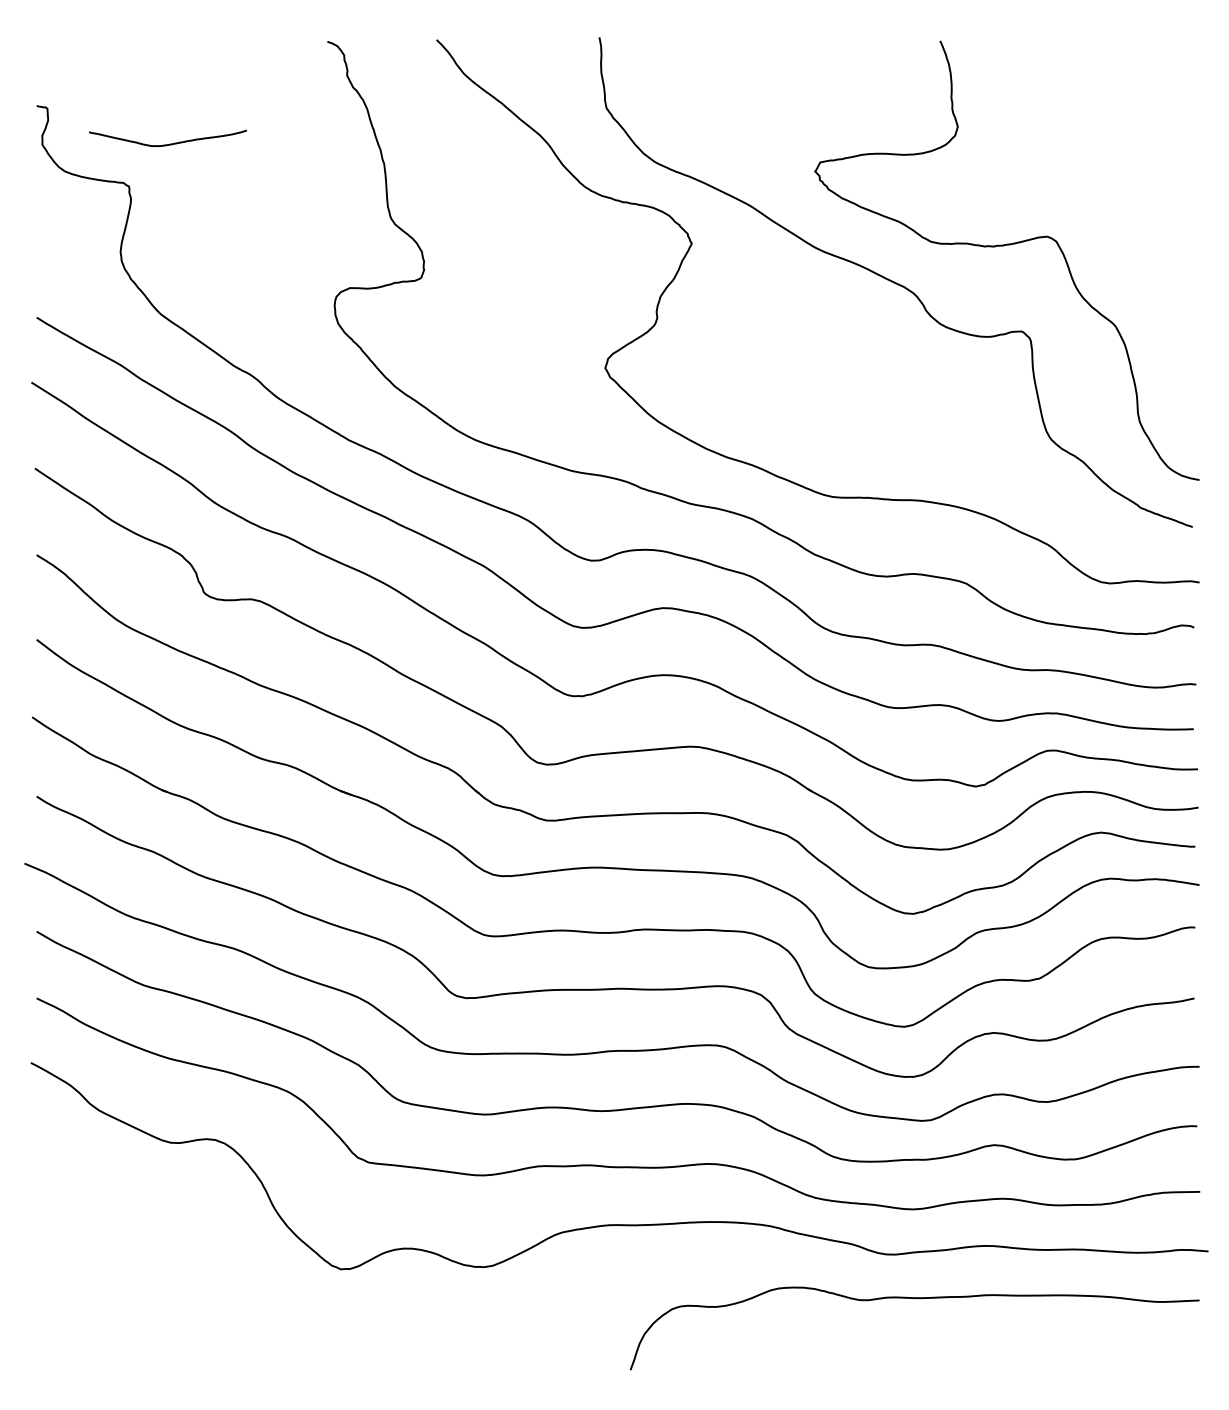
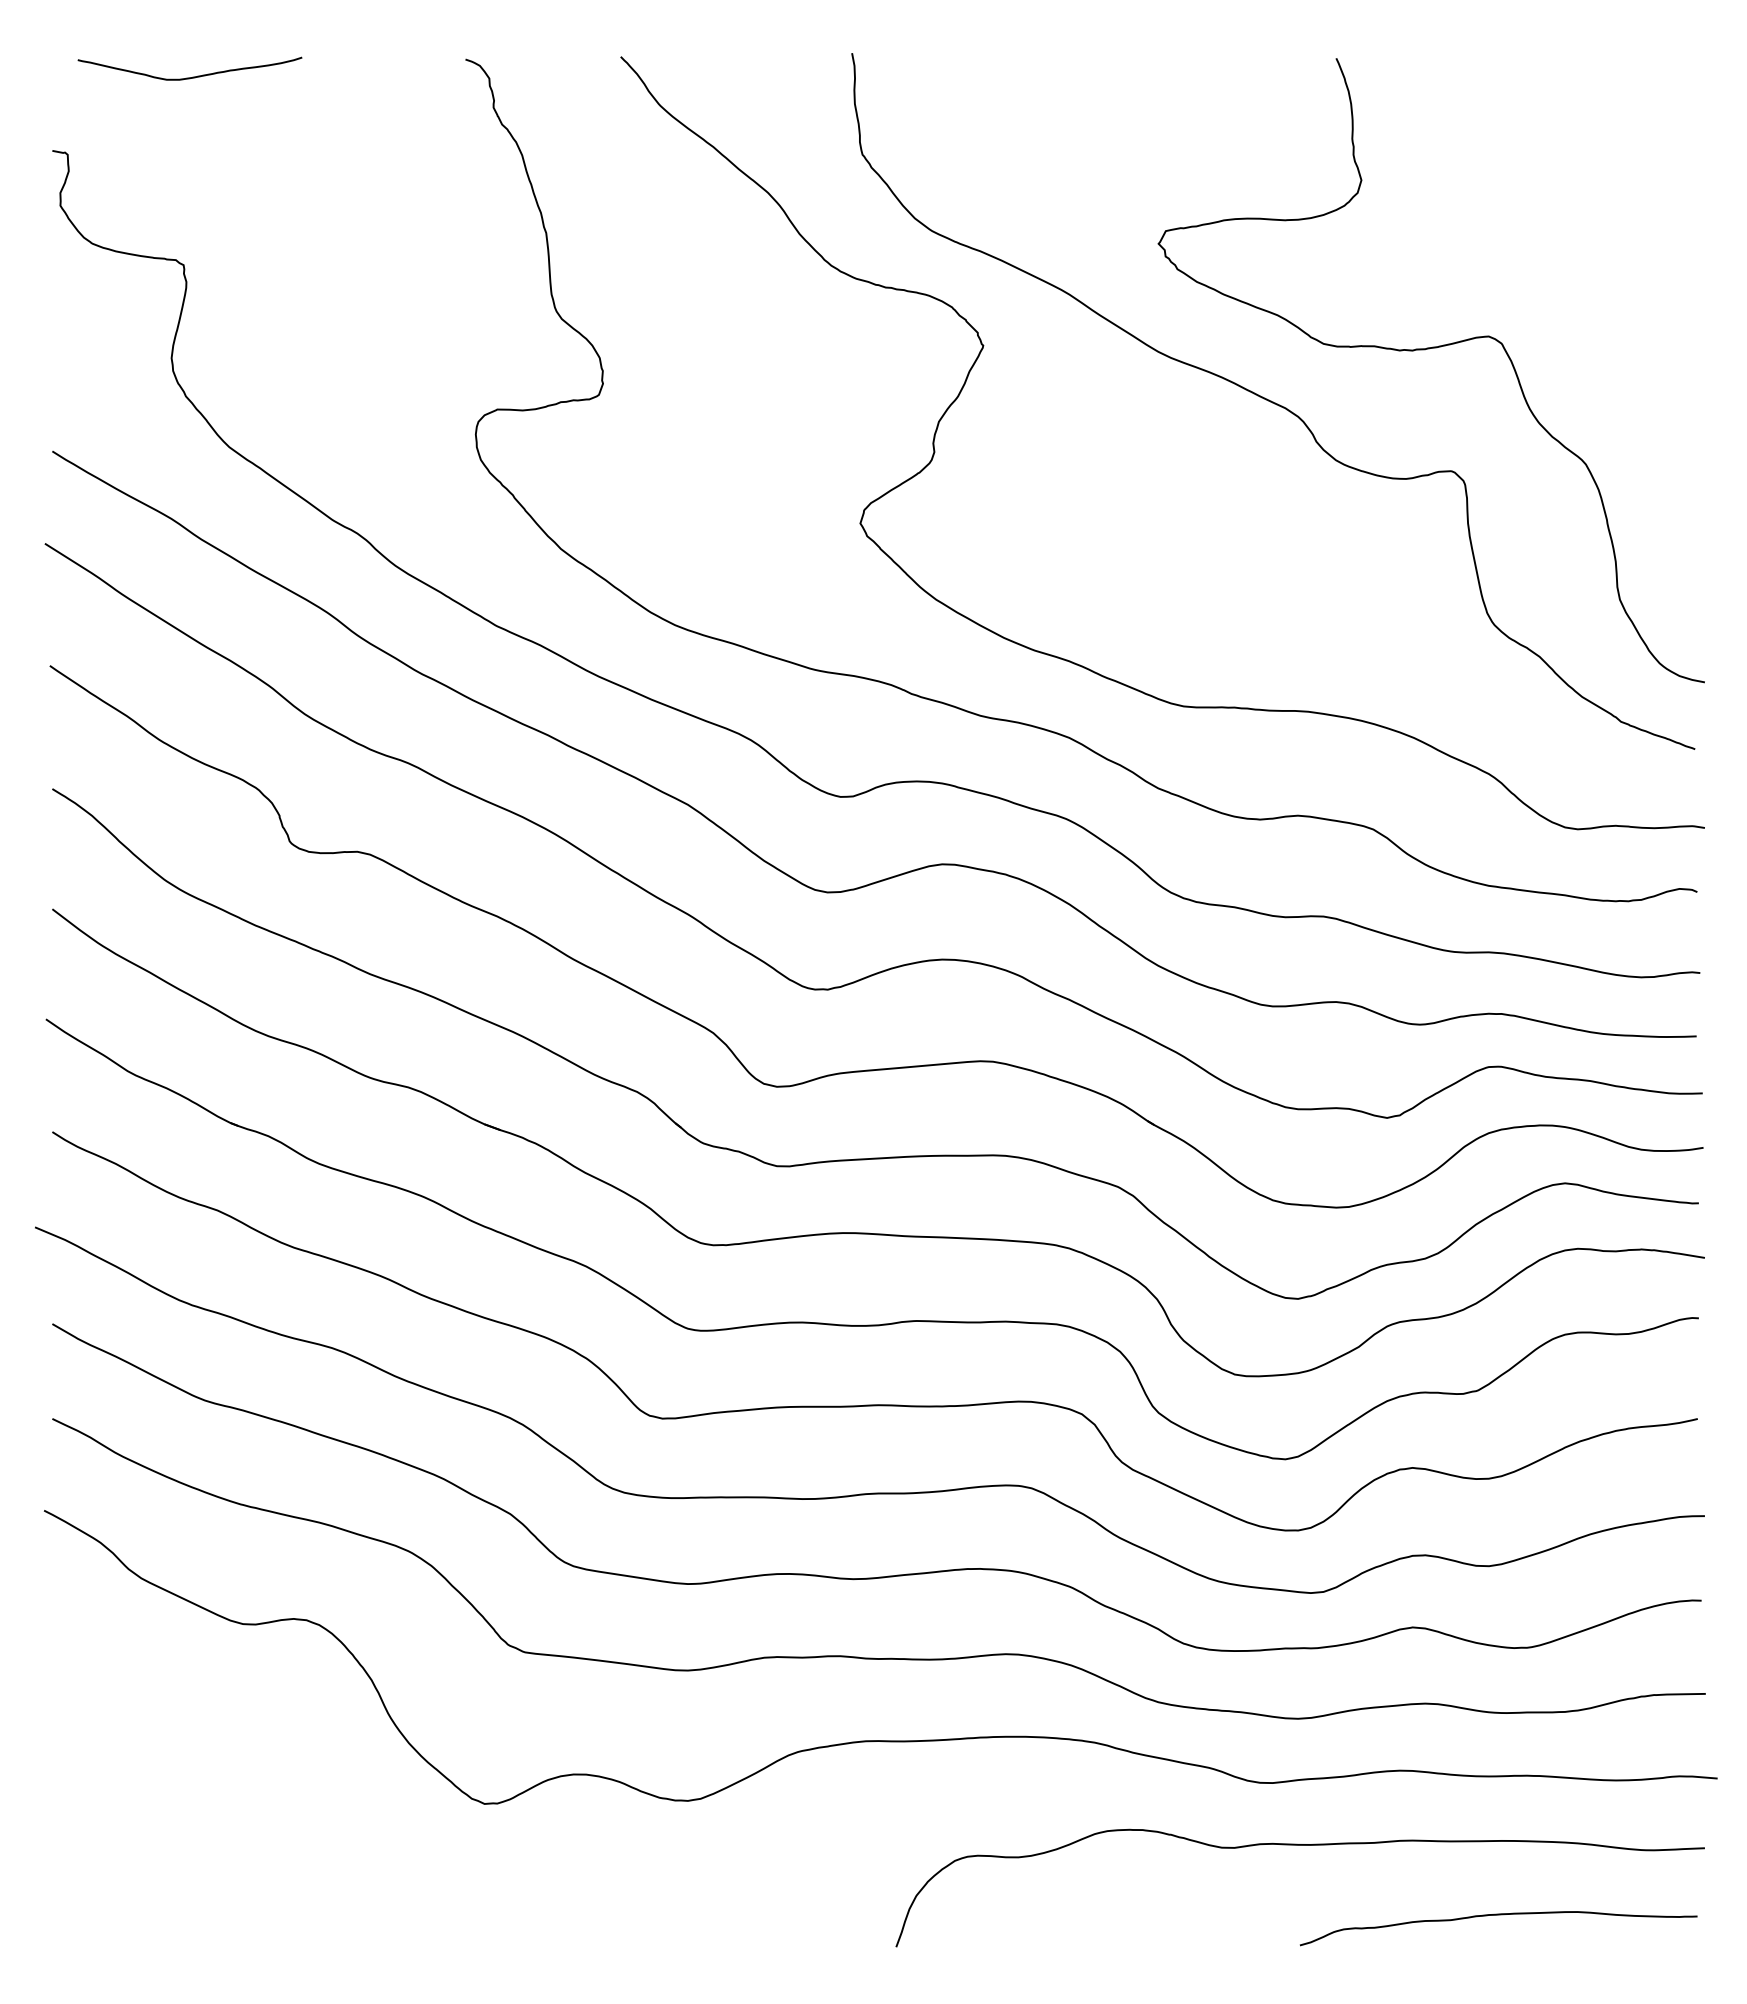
curve: (169, 143) -> (192, 76), moved
curve: (1054, 1347) -> (1498, 1915), added

